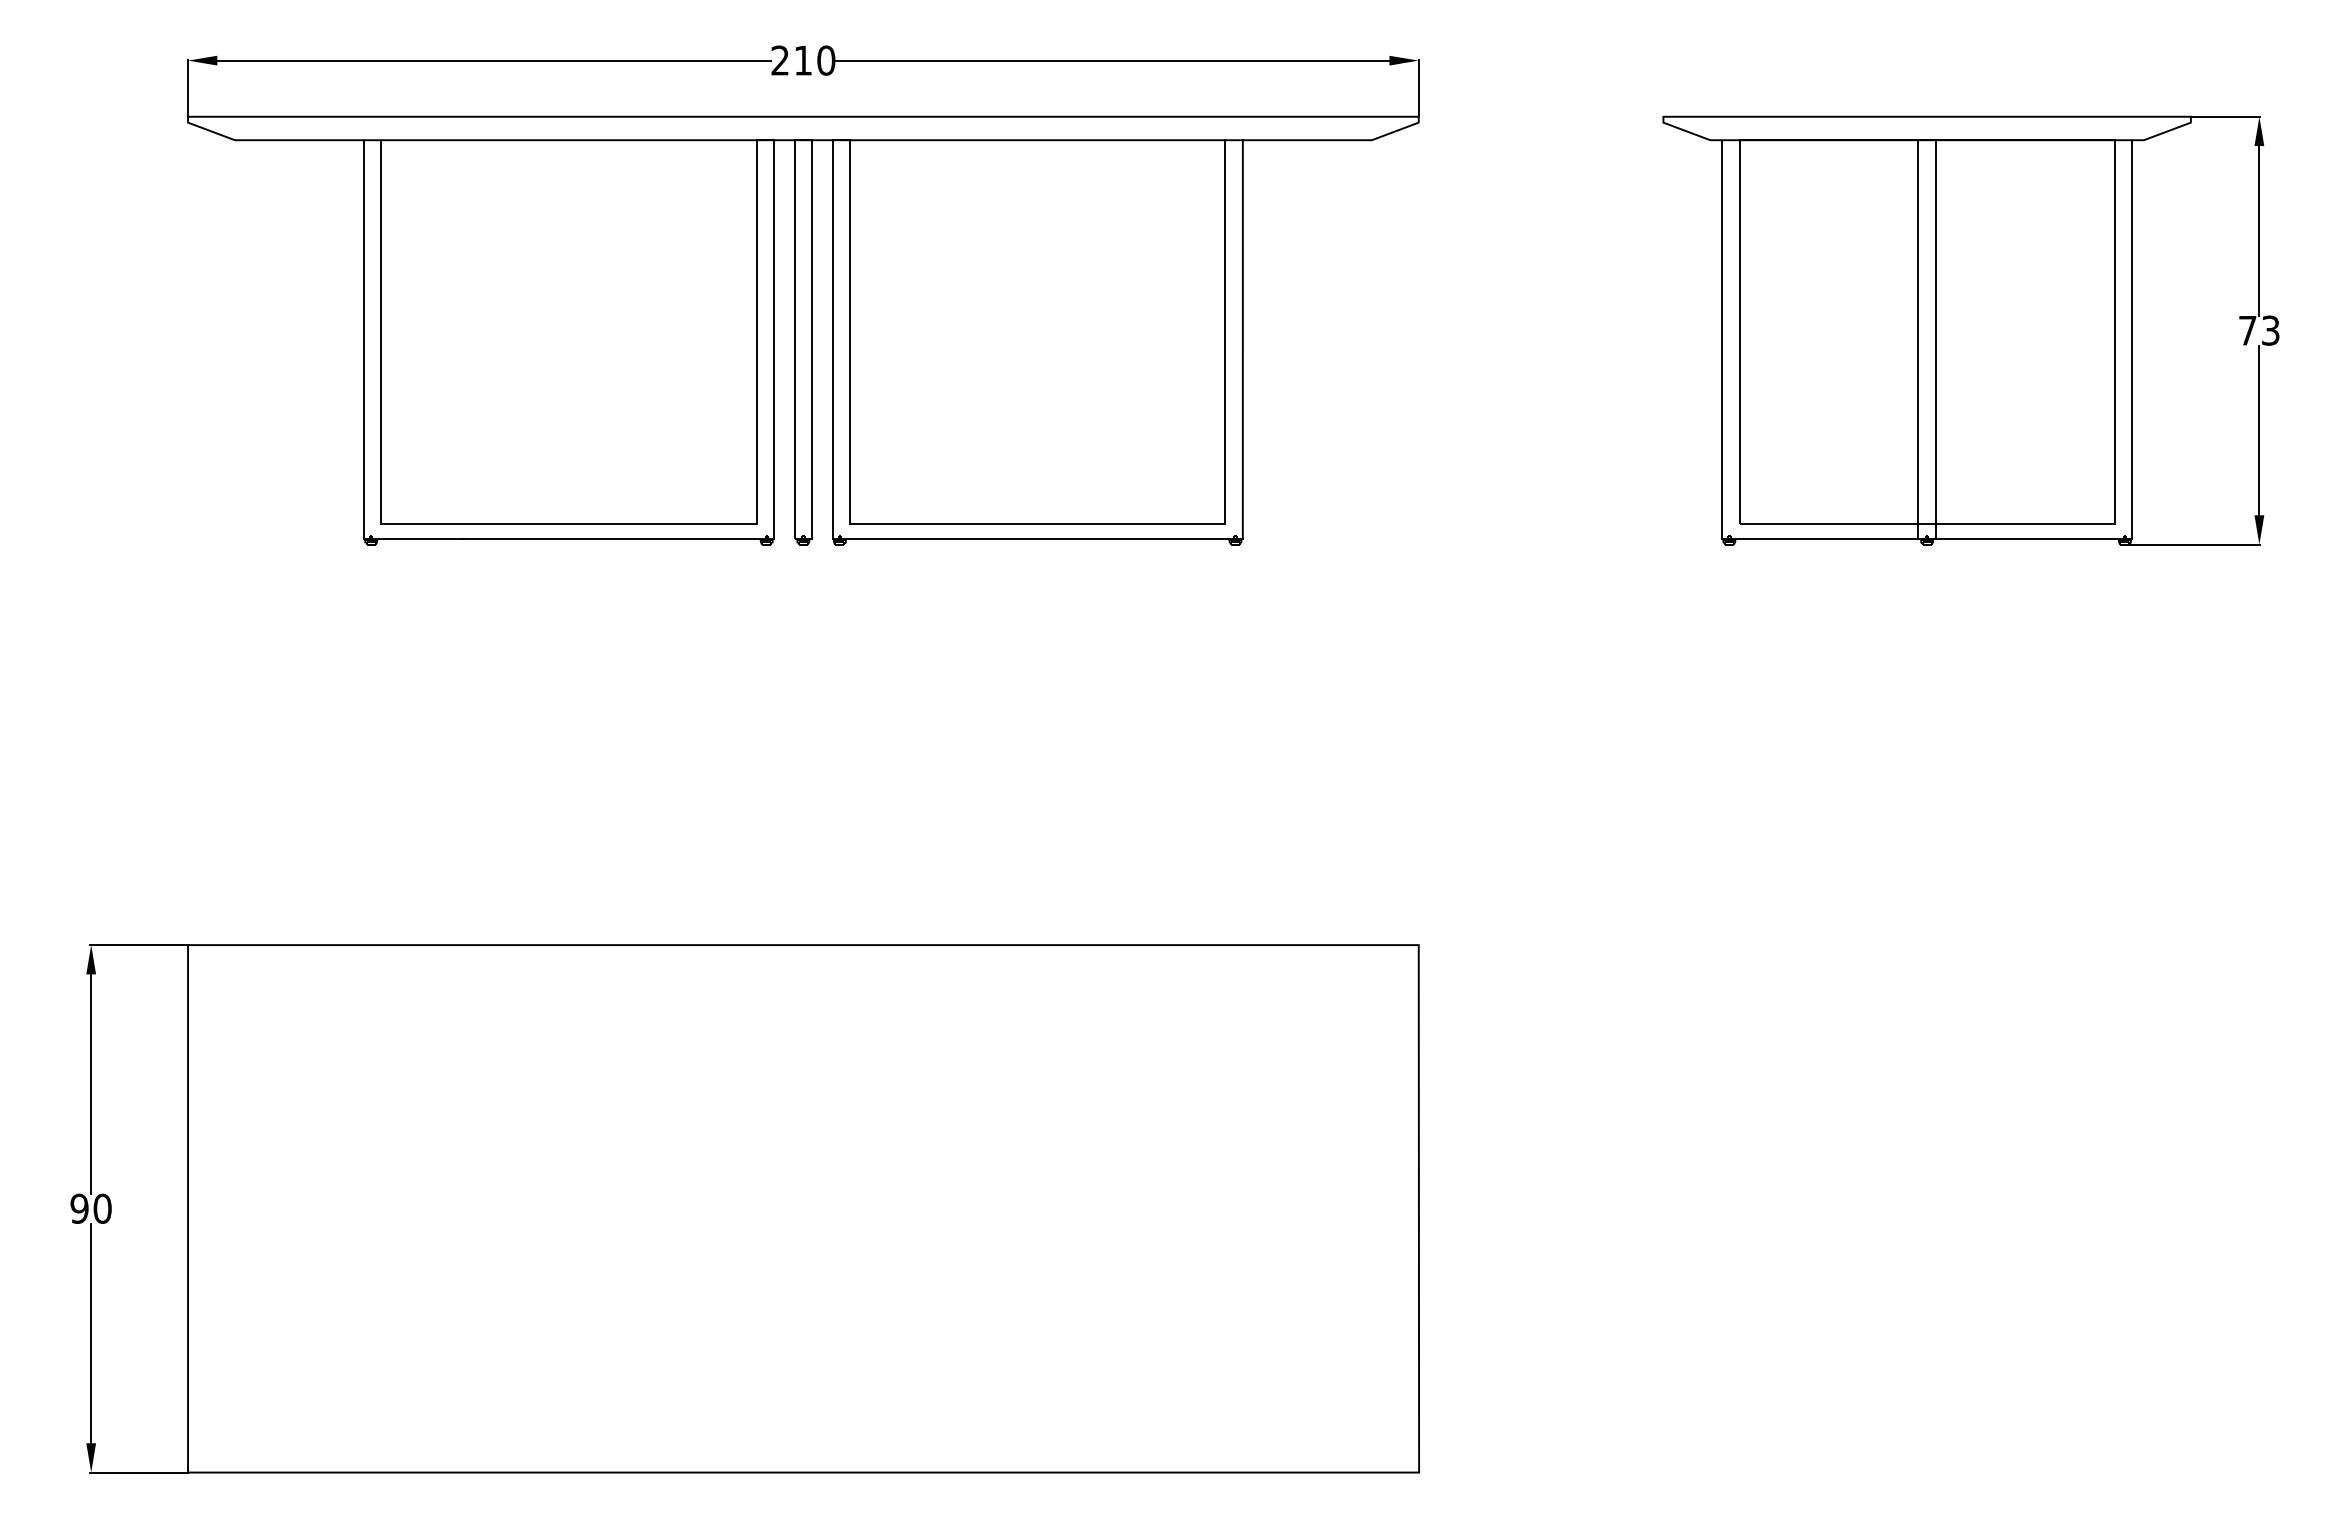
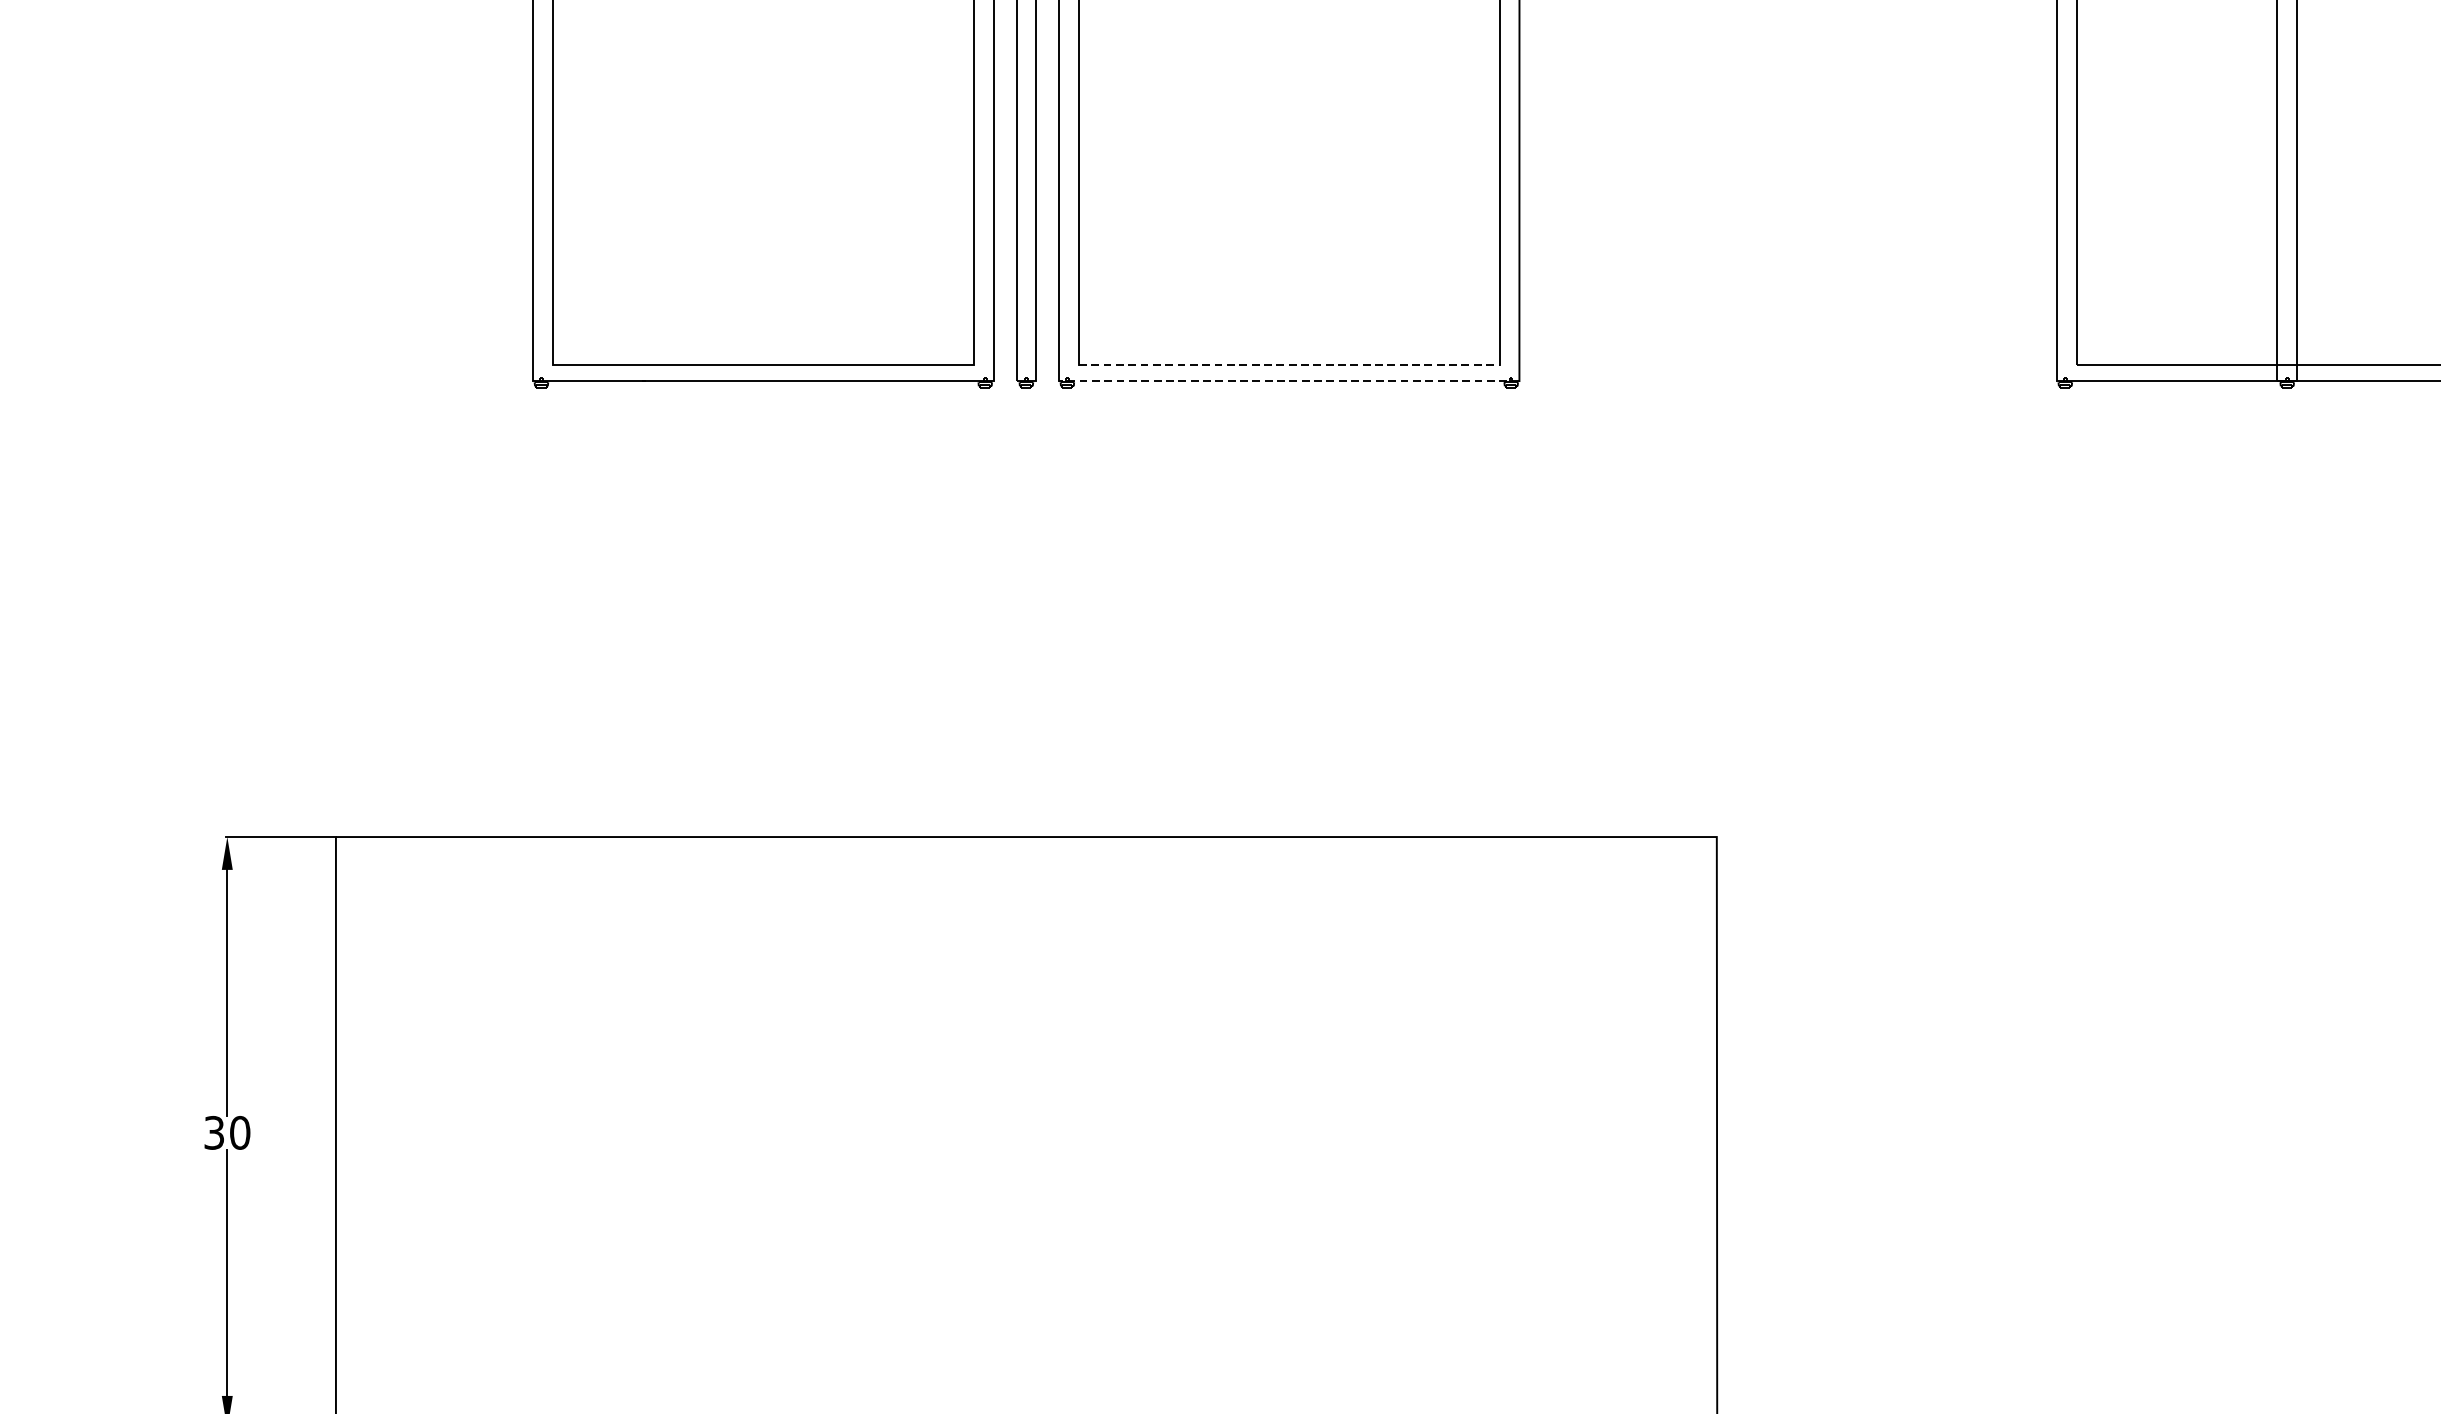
line: (1037, 524) -> (1289, 365), solid -> dashed
line: (1037, 538) -> (1289, 380), solid -> dashed
text: (79, 1208) -> (214, 1132), 90 -> 30

